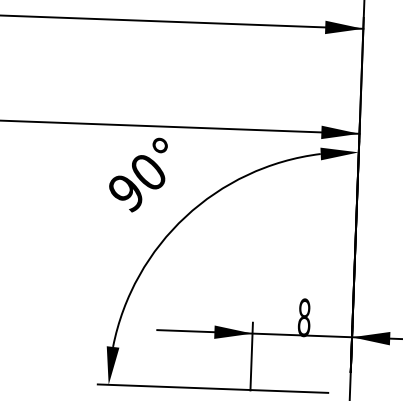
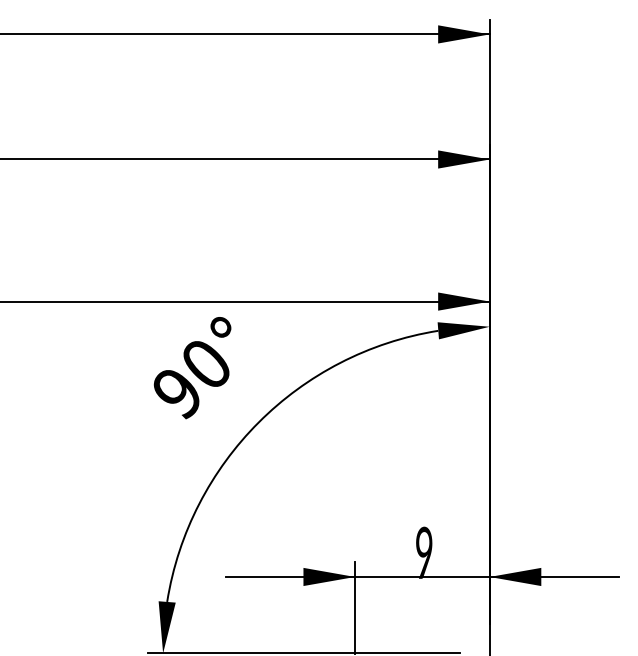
text: (304, 318) -> (424, 554), 8 -> 9

